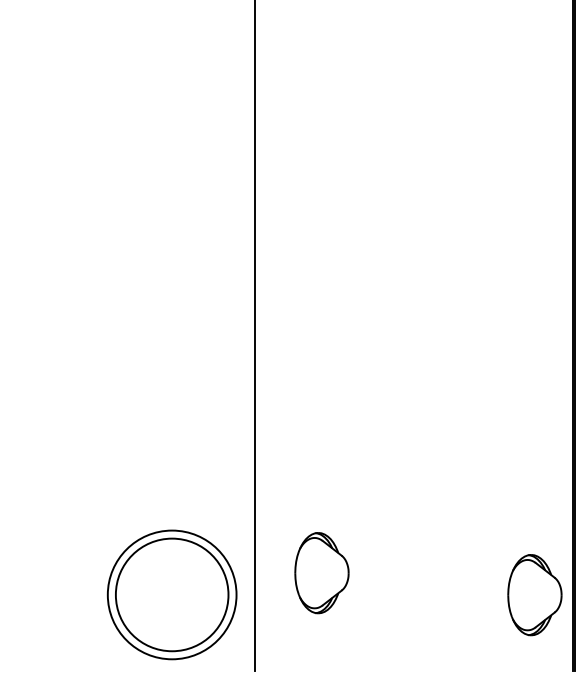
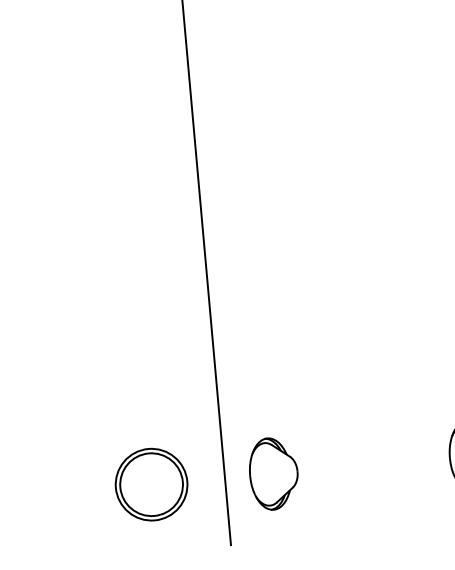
part: (321, 573) -> (273, 474), moved
part: (172, 595) -> (151, 484), size x0.62

